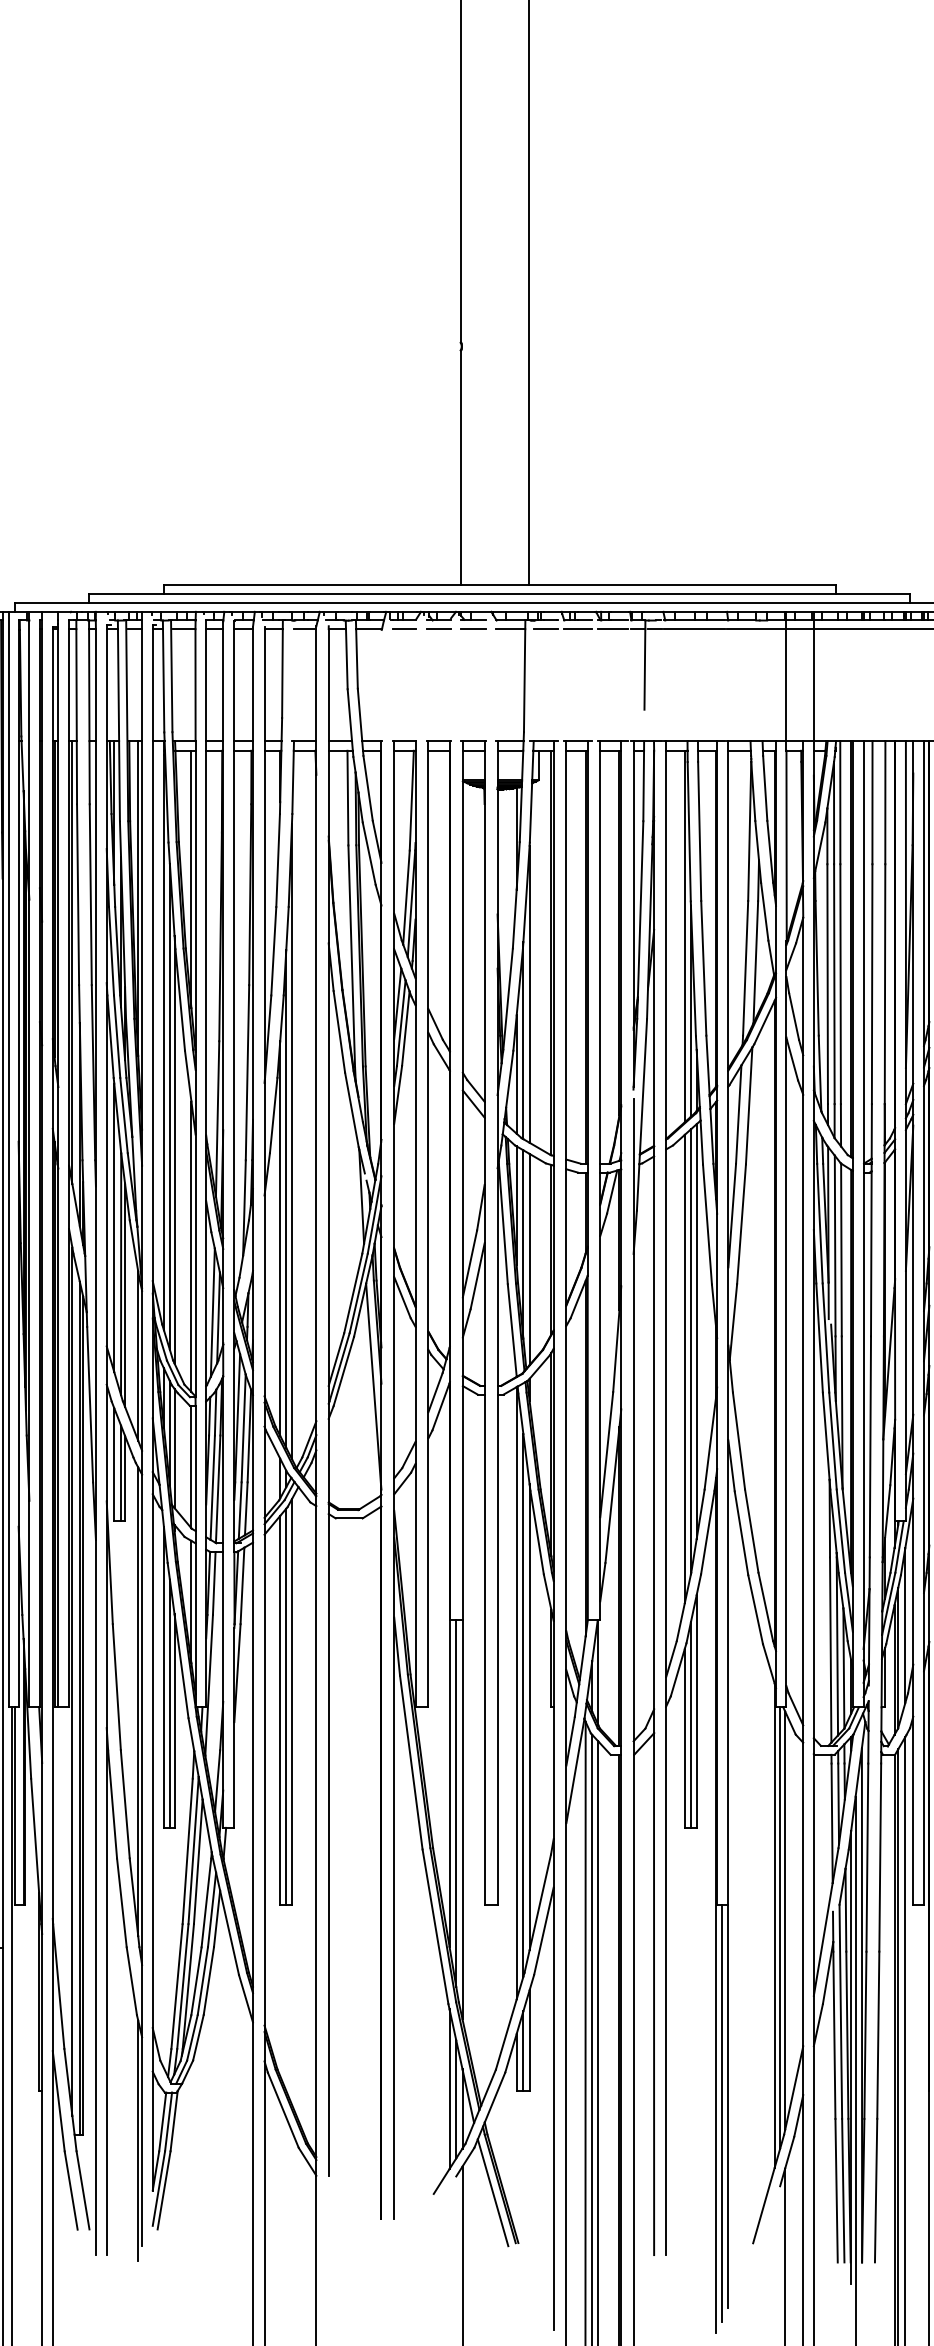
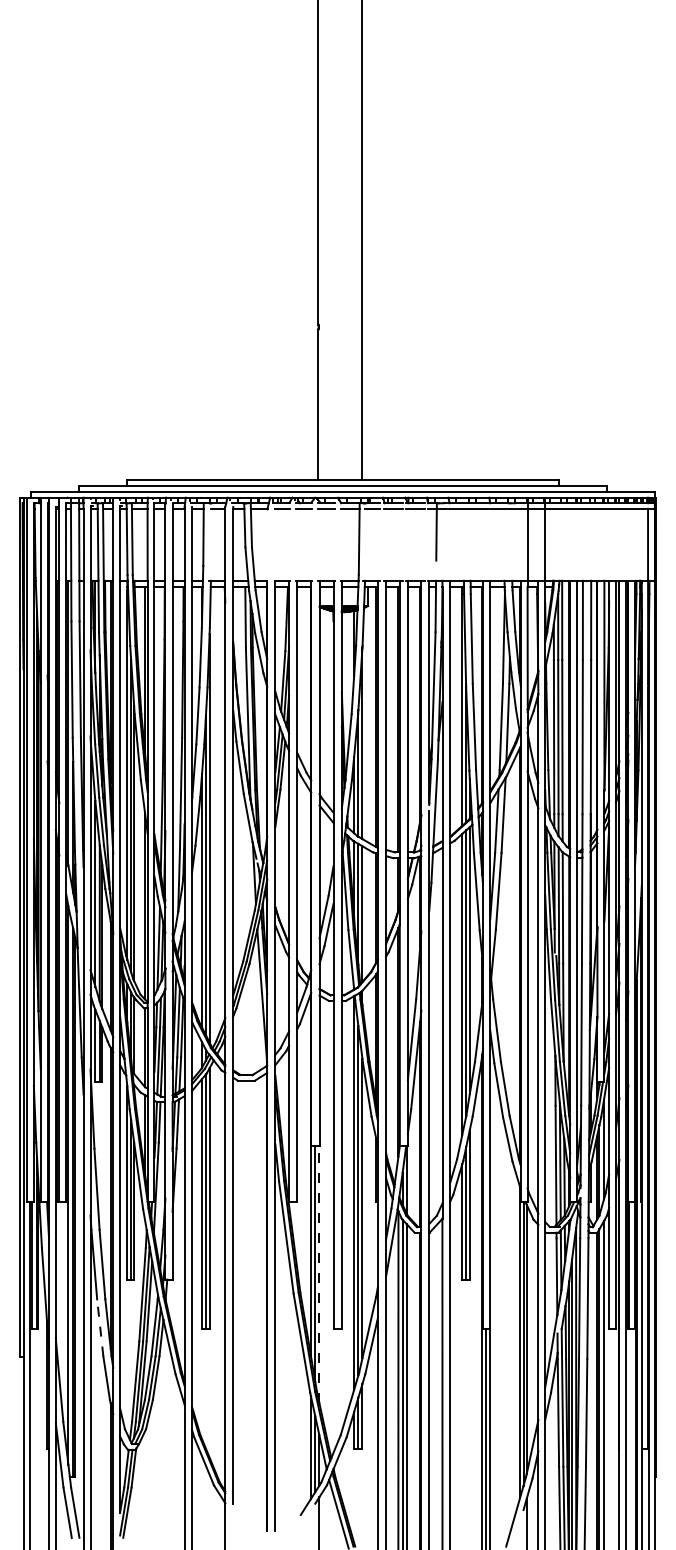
line: (462, 1818) -> (319, 1273), solid -> dashed
line: (122, 1902) -> (100, 1327), solid -> dashed

